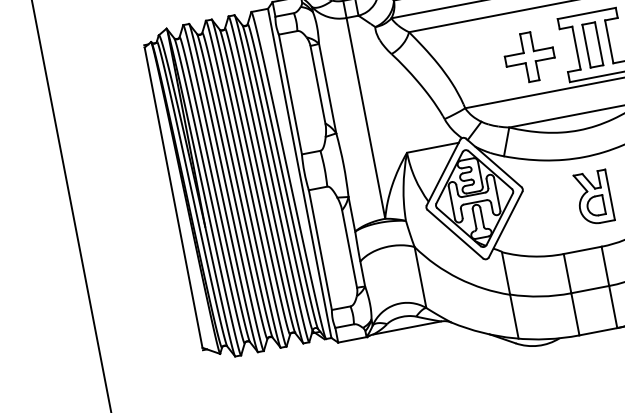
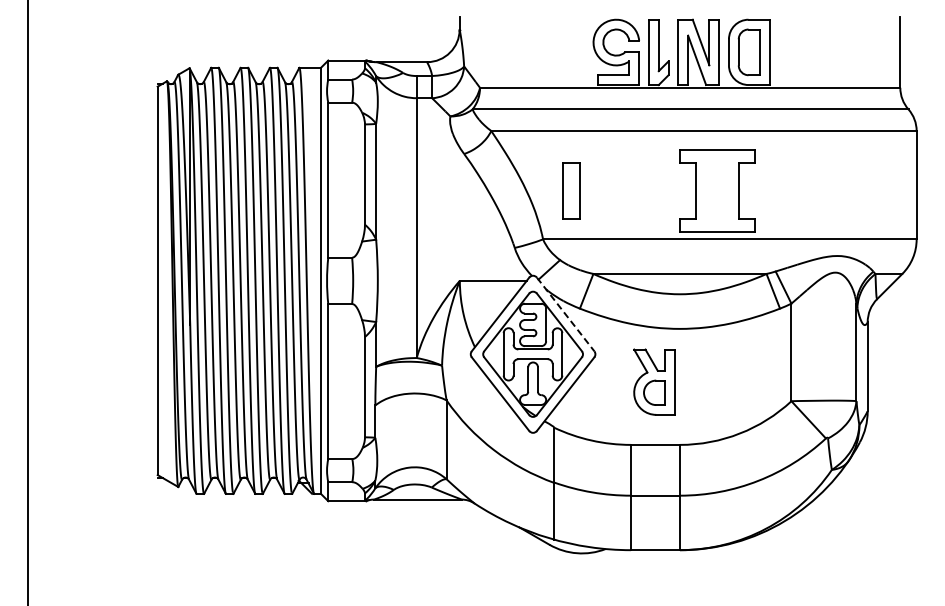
part: (592, 44) -> (571, 190), moved
part: (529, 56) -> (635, 190), removed
line: (493, 163) -> (565, 314), solid -> dashed
part: (594, 197) -> (654, 381), moved

